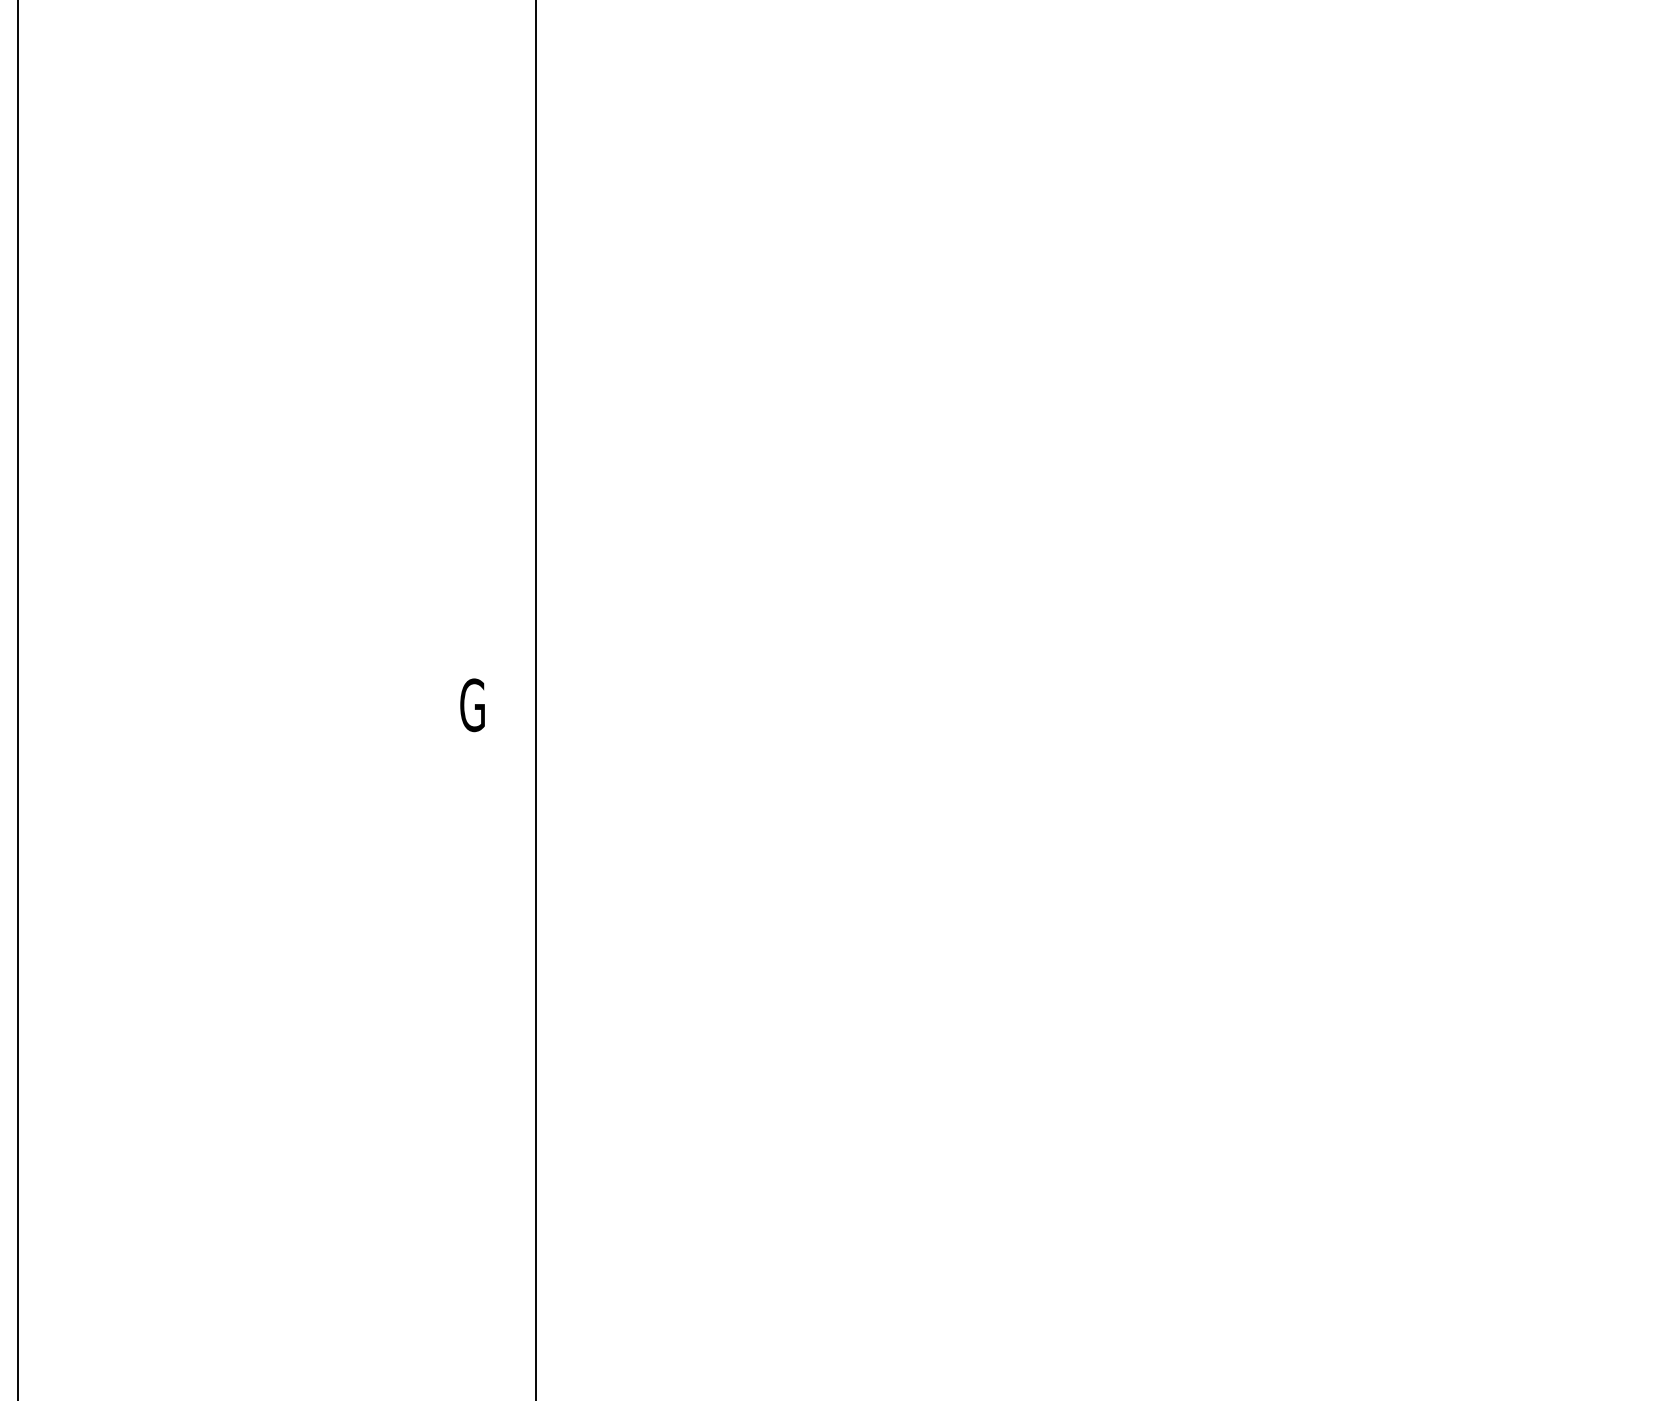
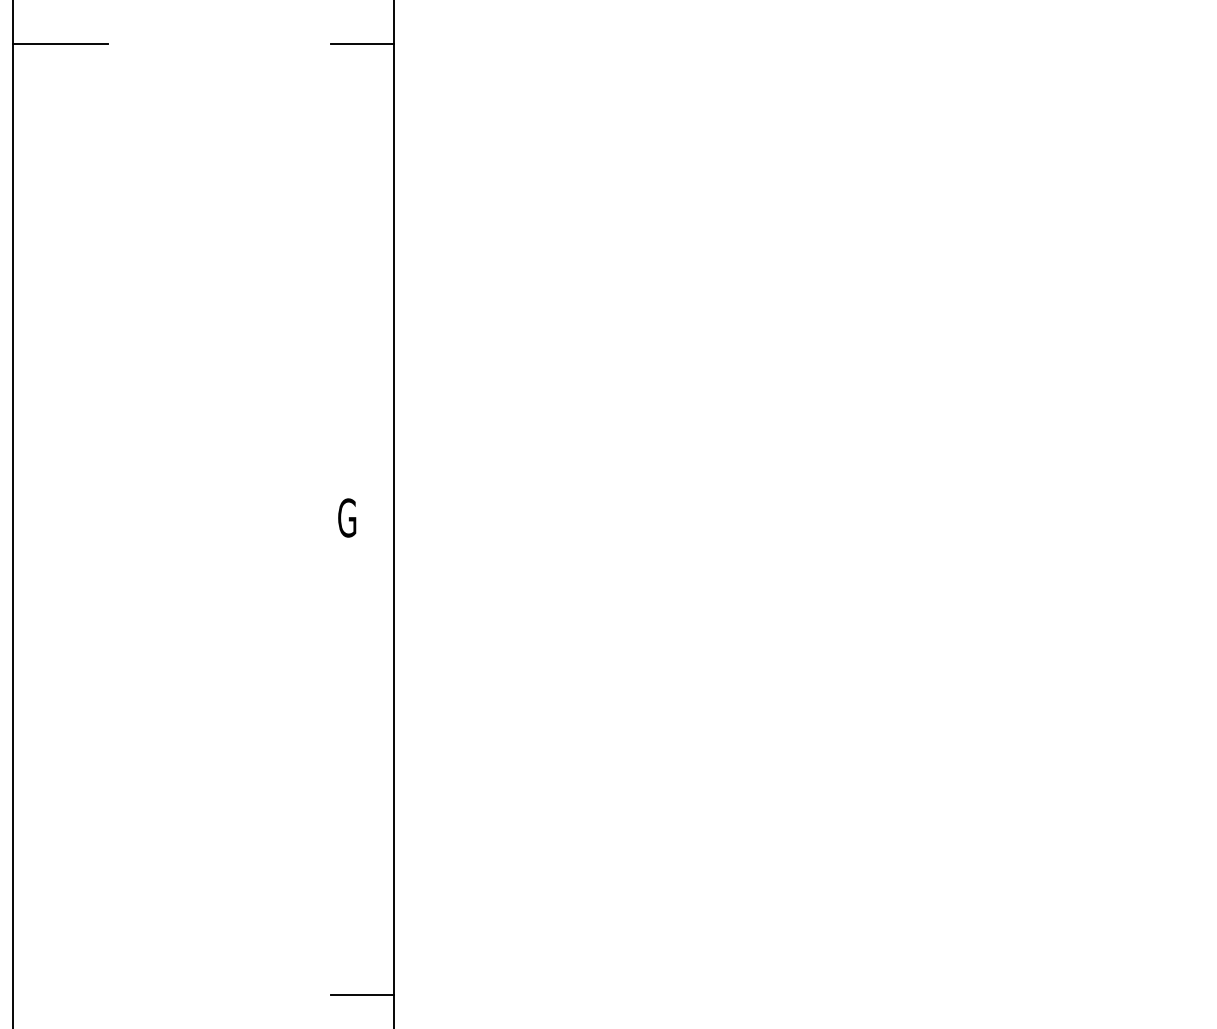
line: (82, 59) -> (60, 43), added
line: (492, 59) -> (361, 43), added
line: (492, 1354) -> (361, 994), added

